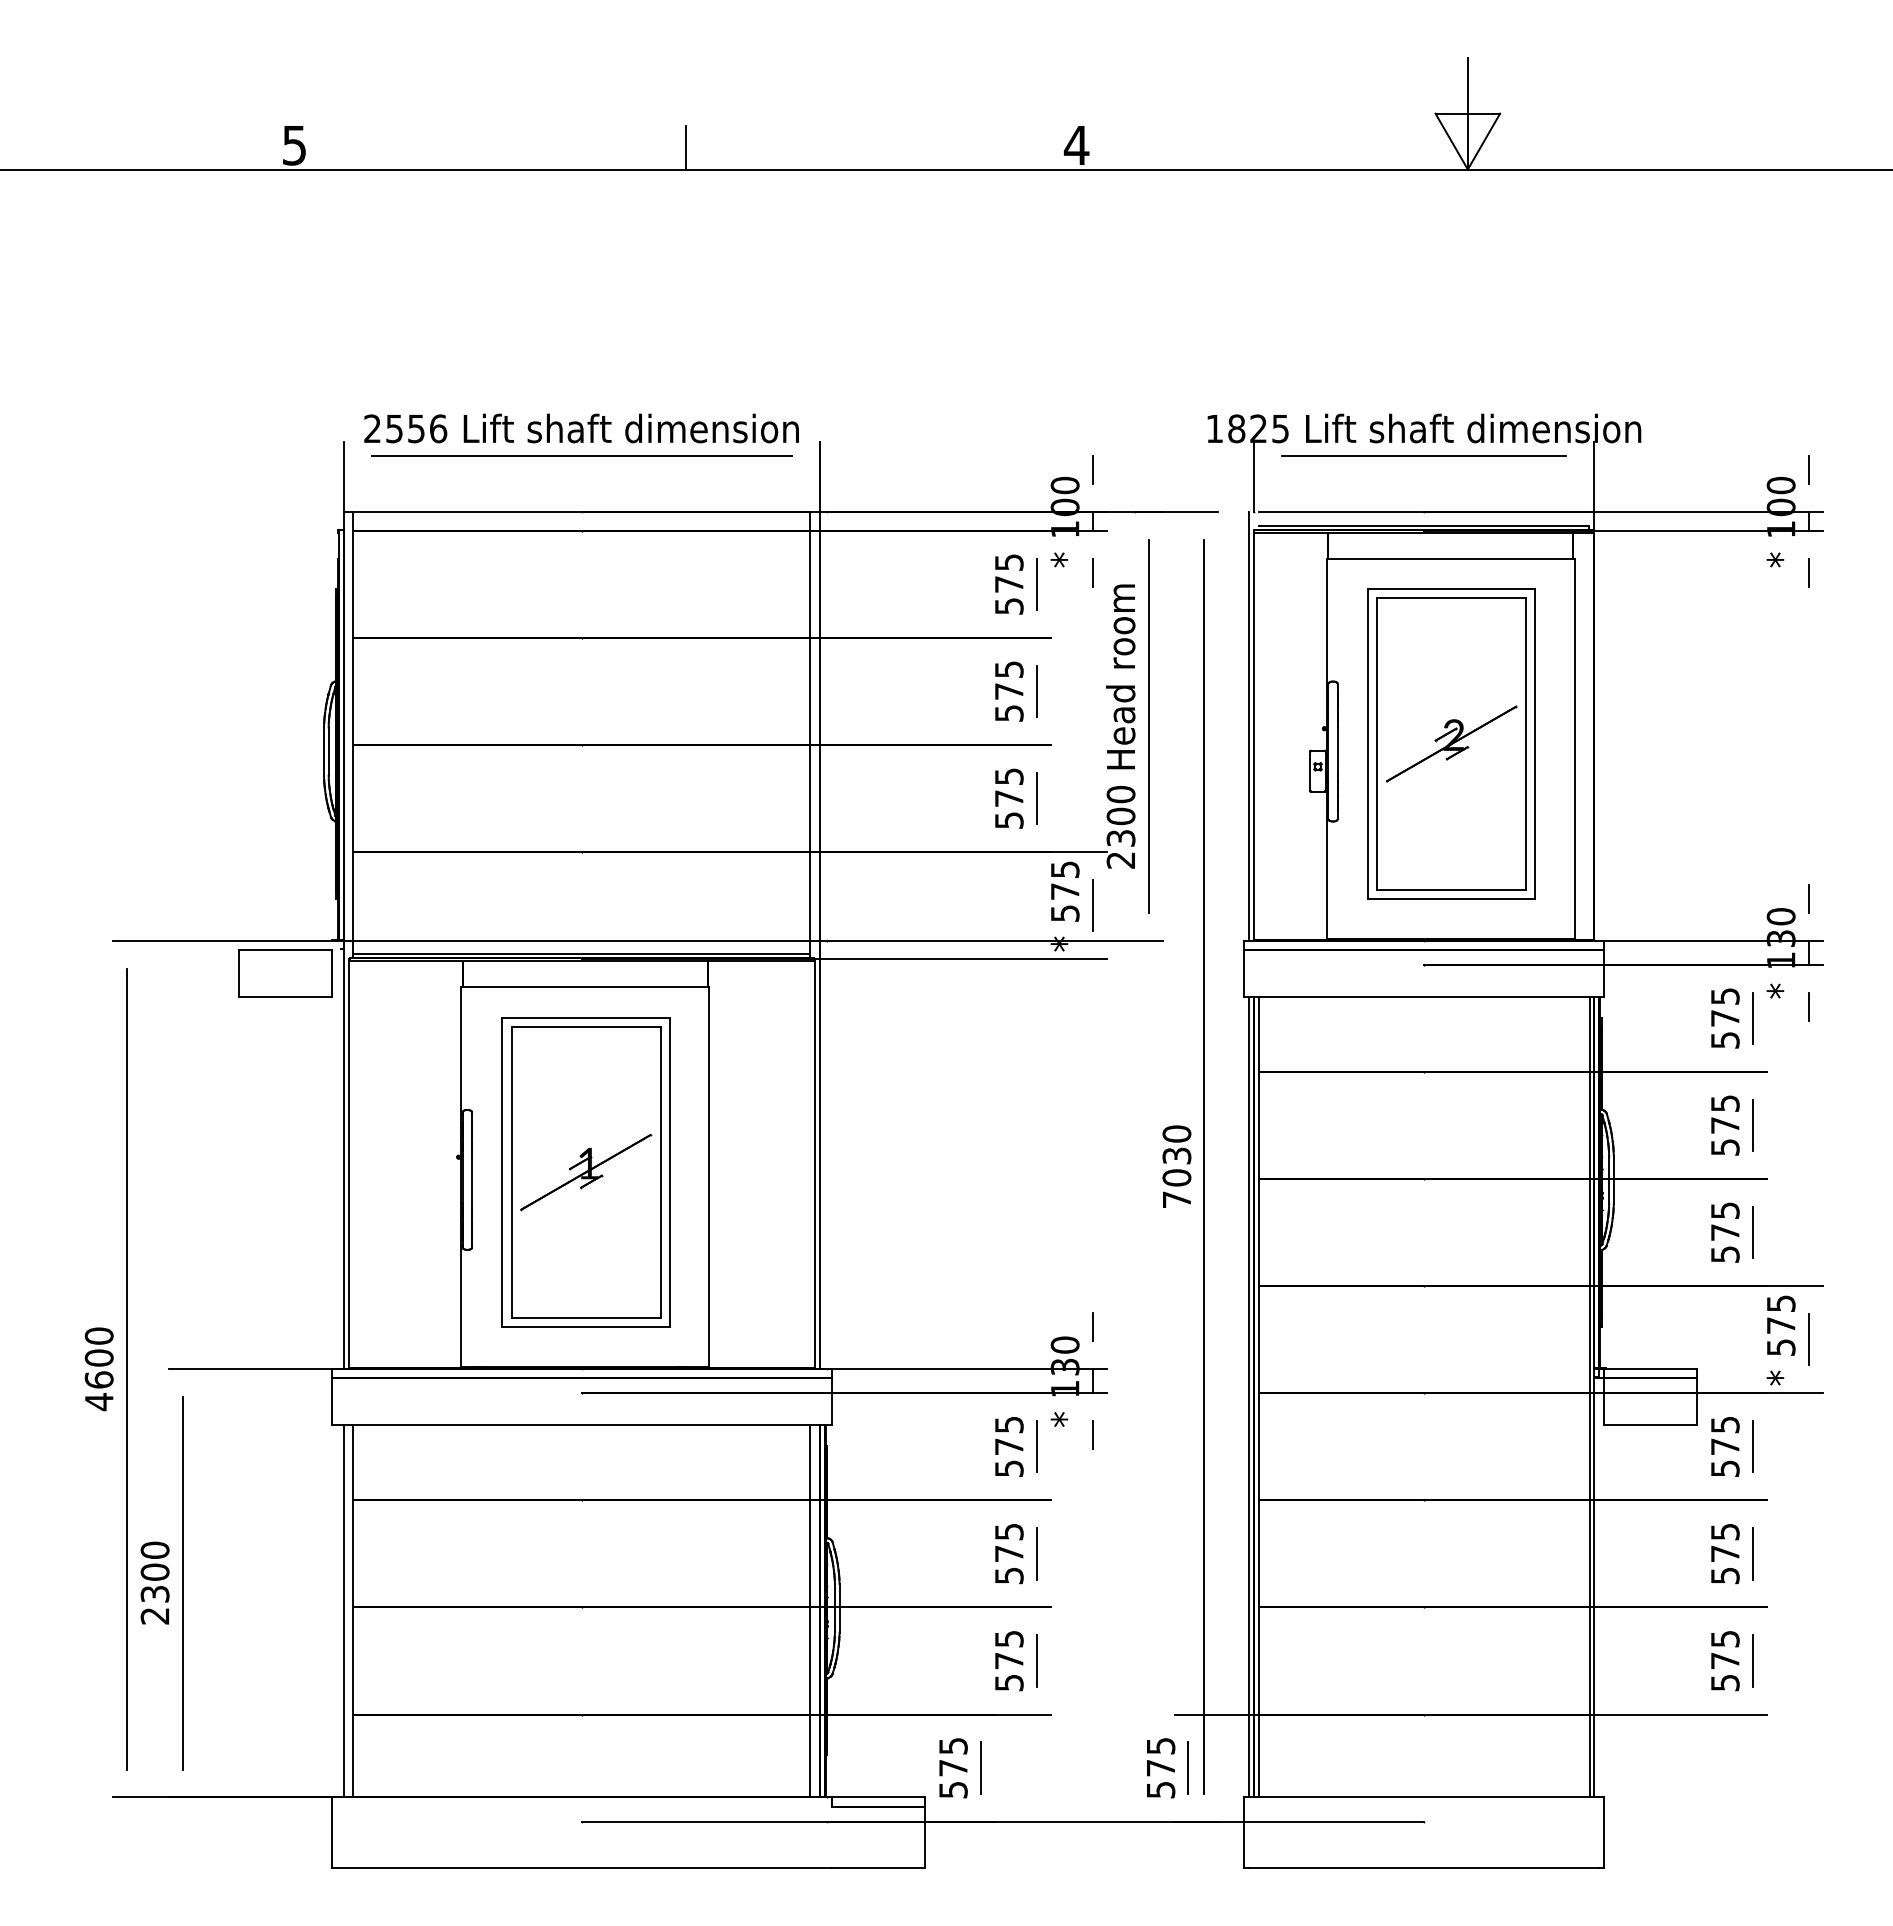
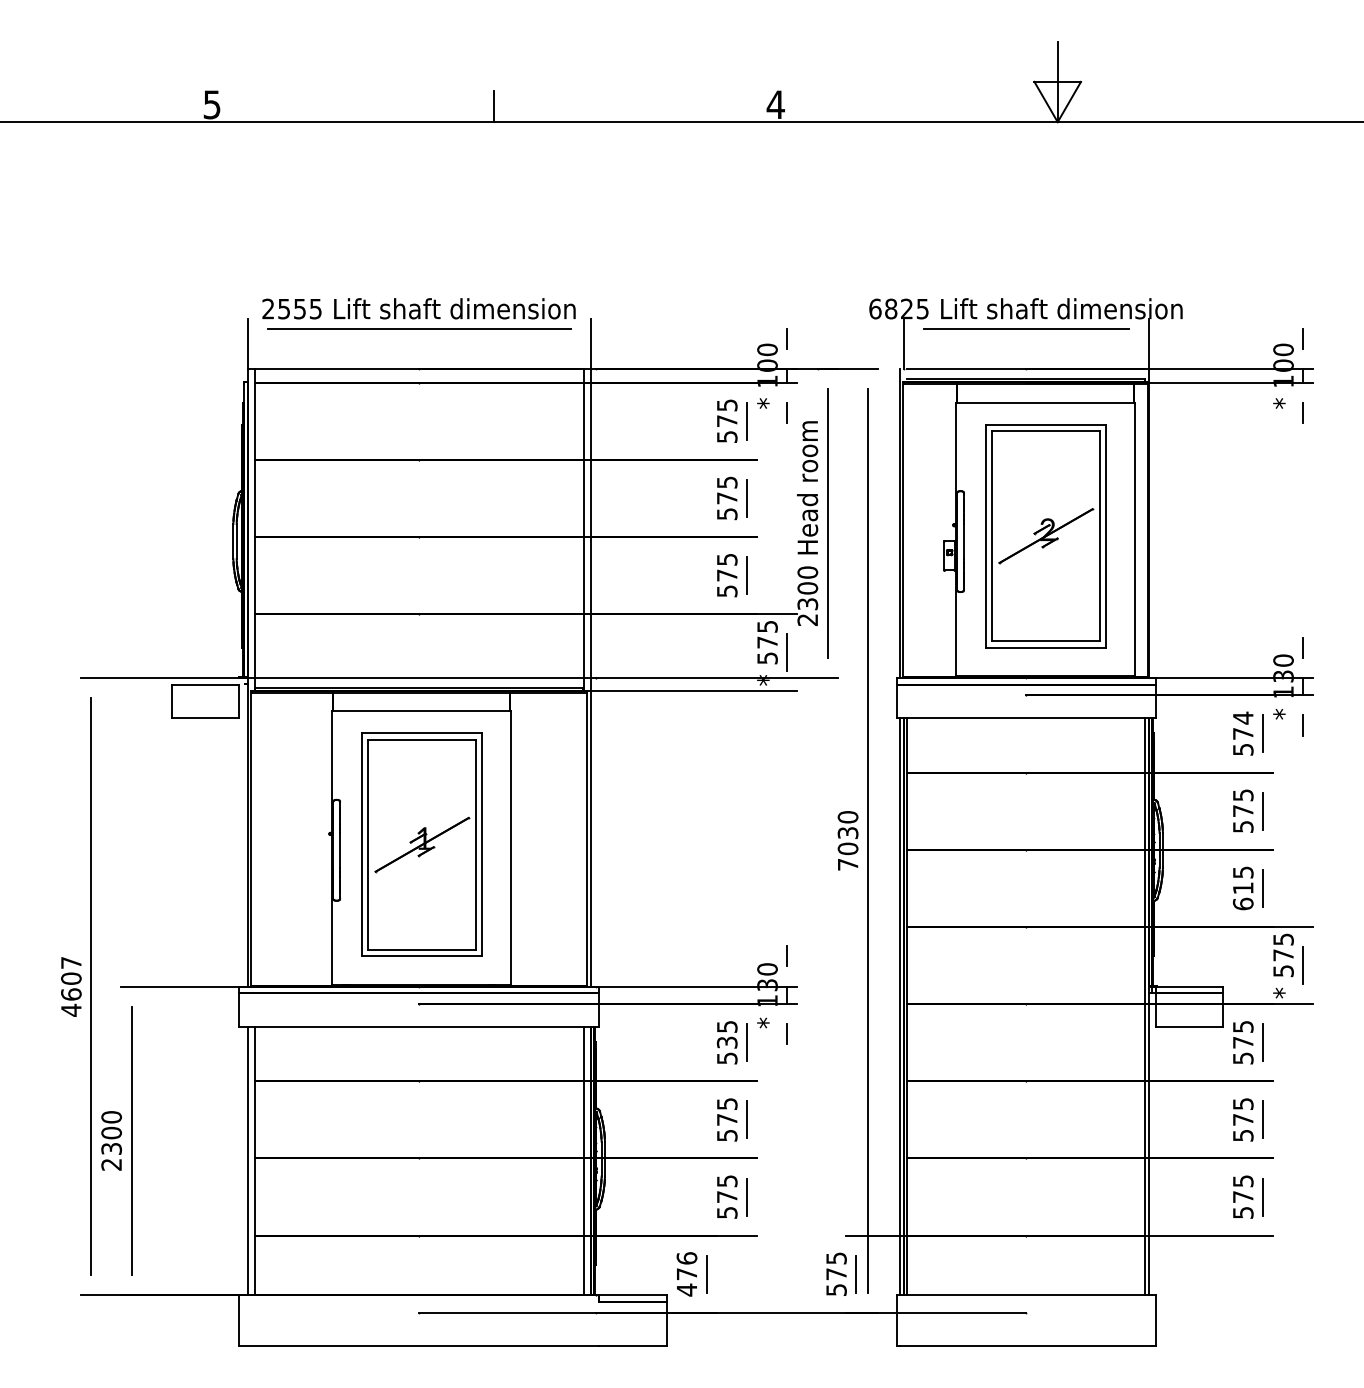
text: (438, 428) -> (315, 308), 2556 -> 2555
text: (1214, 428) -> (875, 308), 1825 -> 6825
text: (1725, 996) -> (1243, 718), 575 -> 574
text: (1724, 1243) -> (1242, 896), 575 -> 615
text: (98, 1335) -> (70, 962), 4600 -> 4607
text: (1008, 1446) -> (726, 1042), 575 -> 535
text: (953, 1768) -> (687, 1274), 575 -> 476

